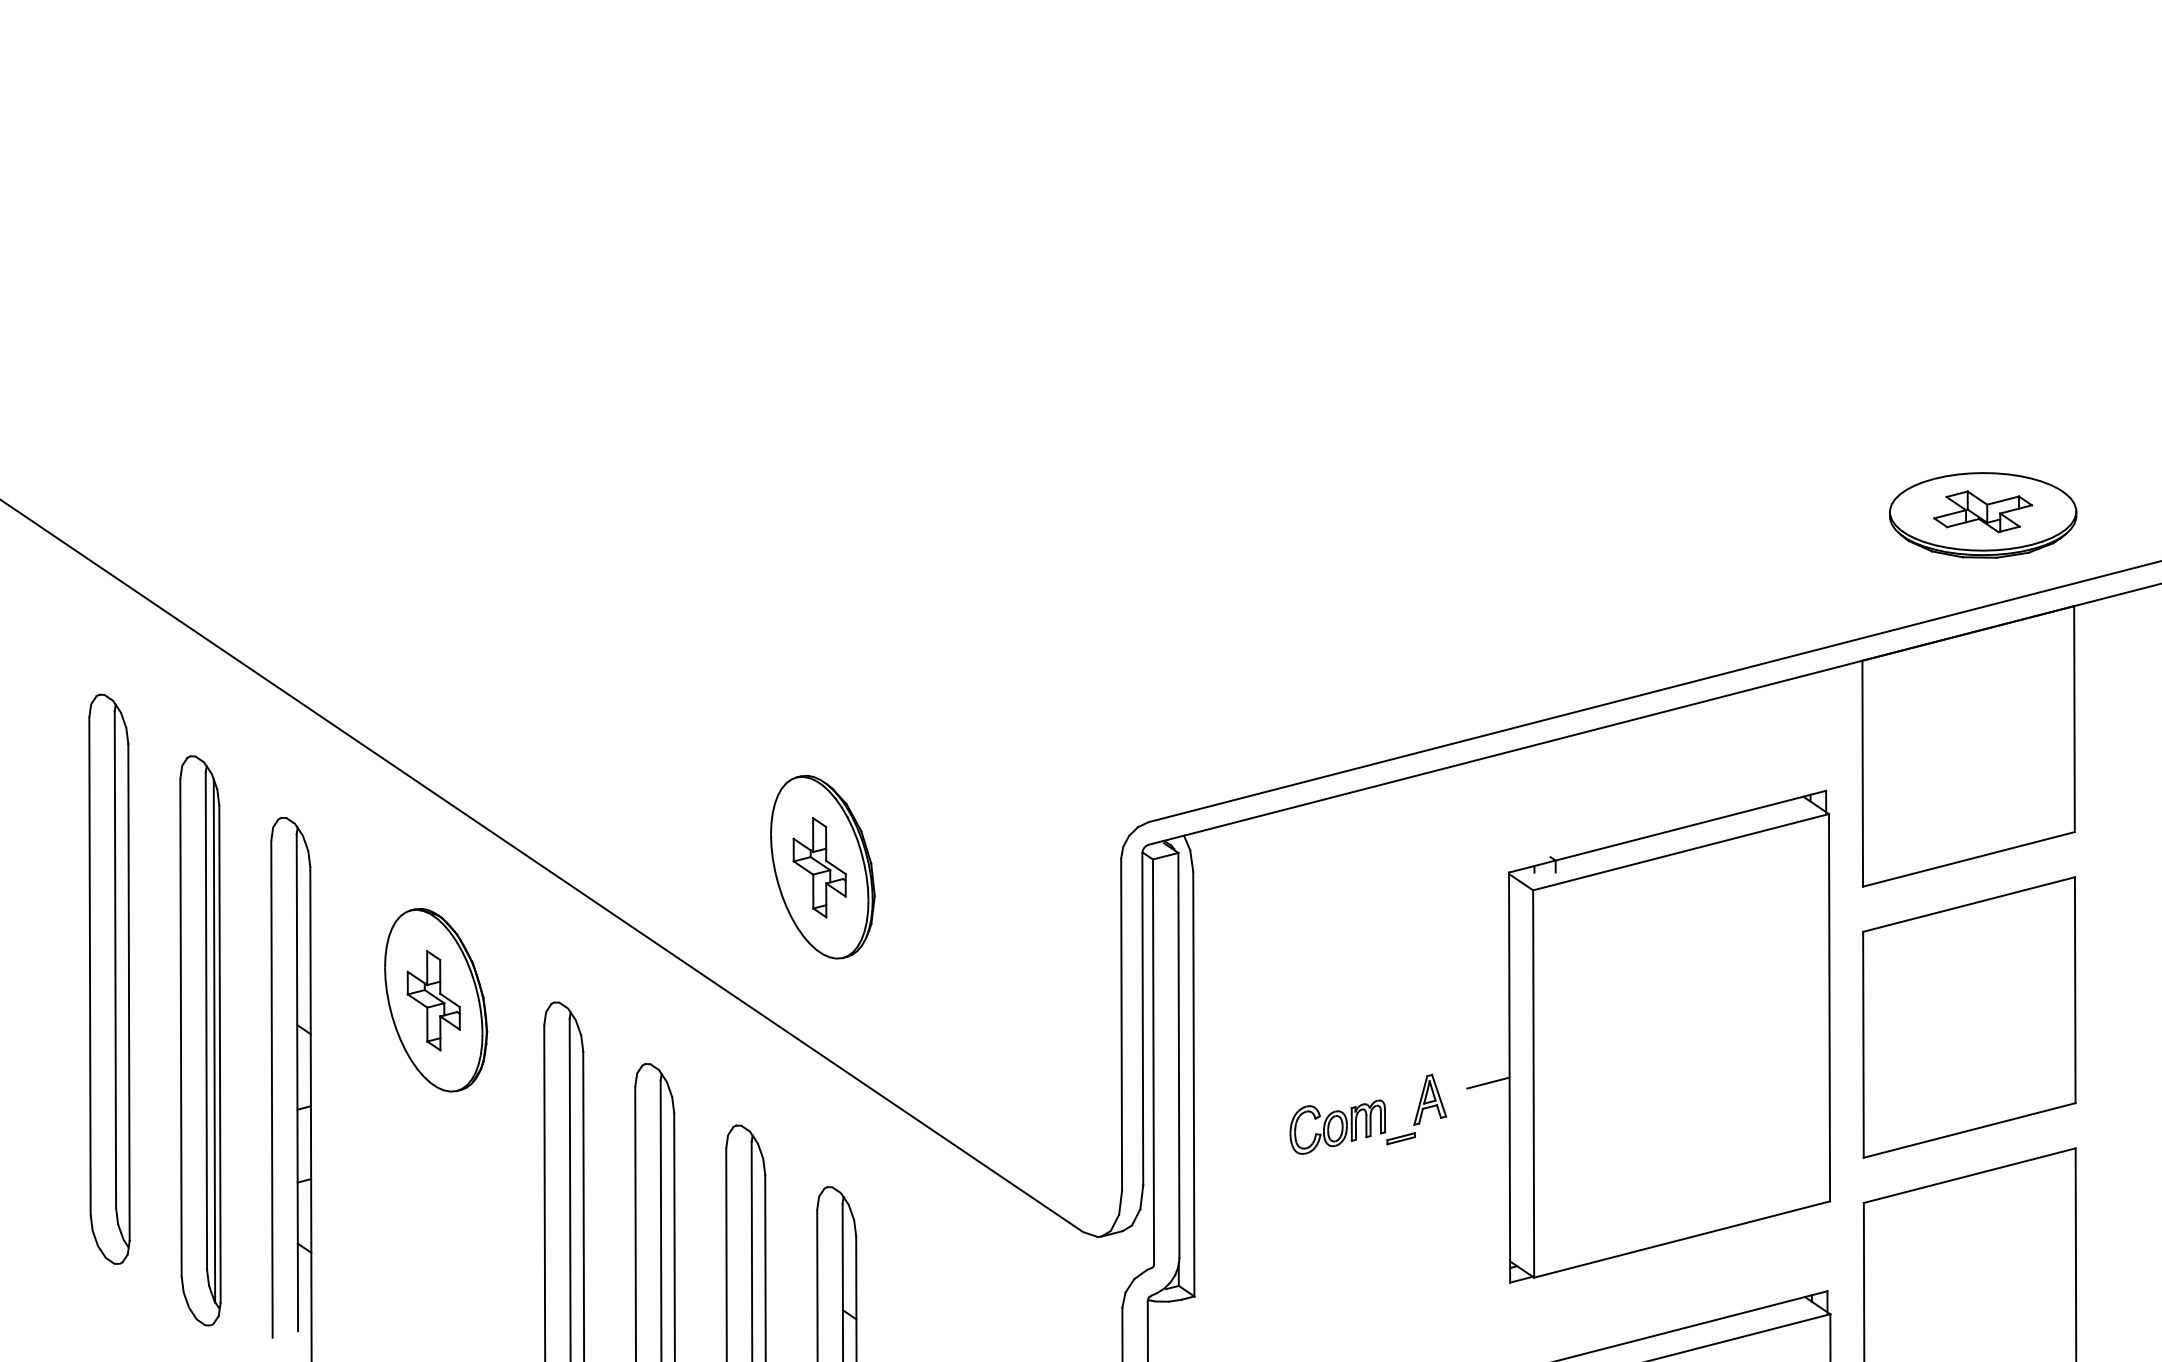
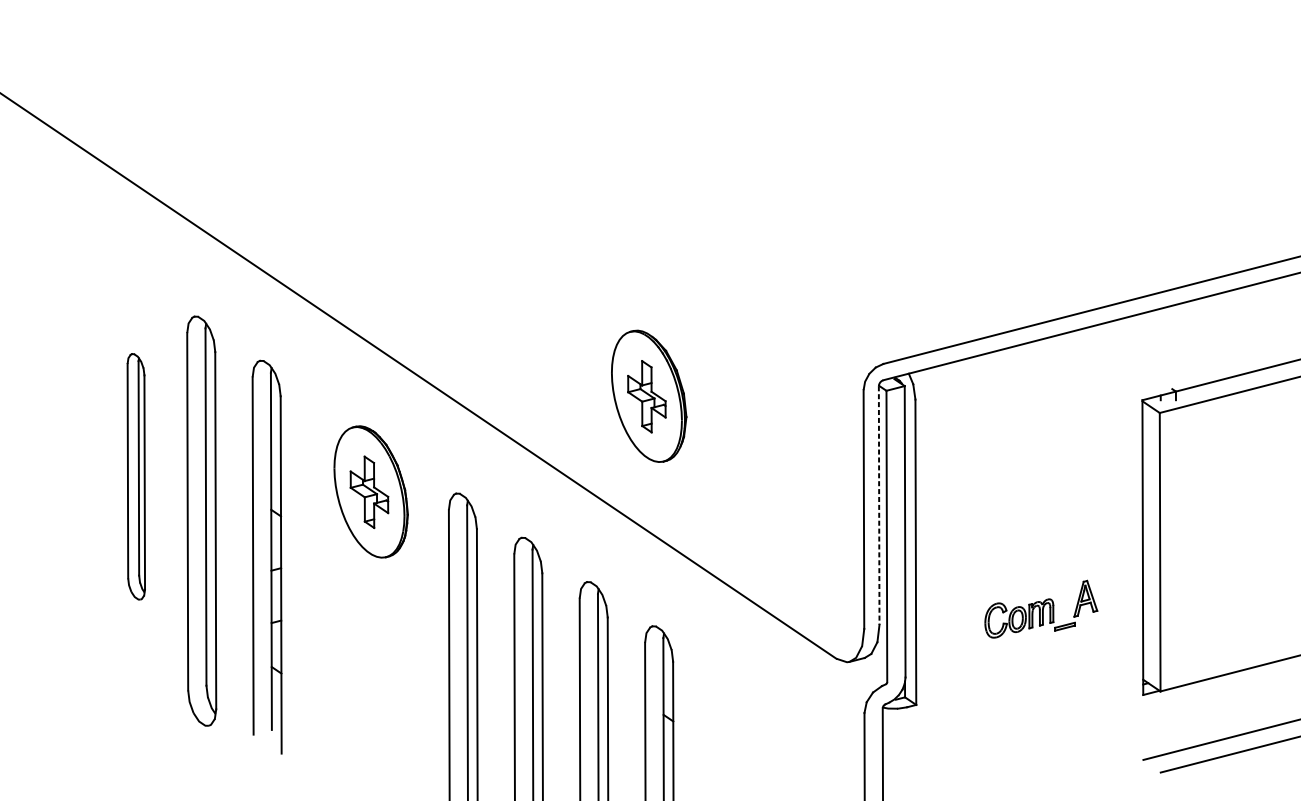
part: (109, 978) -> (136, 476), size x0.6
line: (1142, 1019) -> (878, 505), solid -> dashed
line: (214, 1040) -> (211, 520), removed
line: (1488, 1082) -> (1127, 551), removed
part: (1368, 1113) -> (1041, 608), moved

